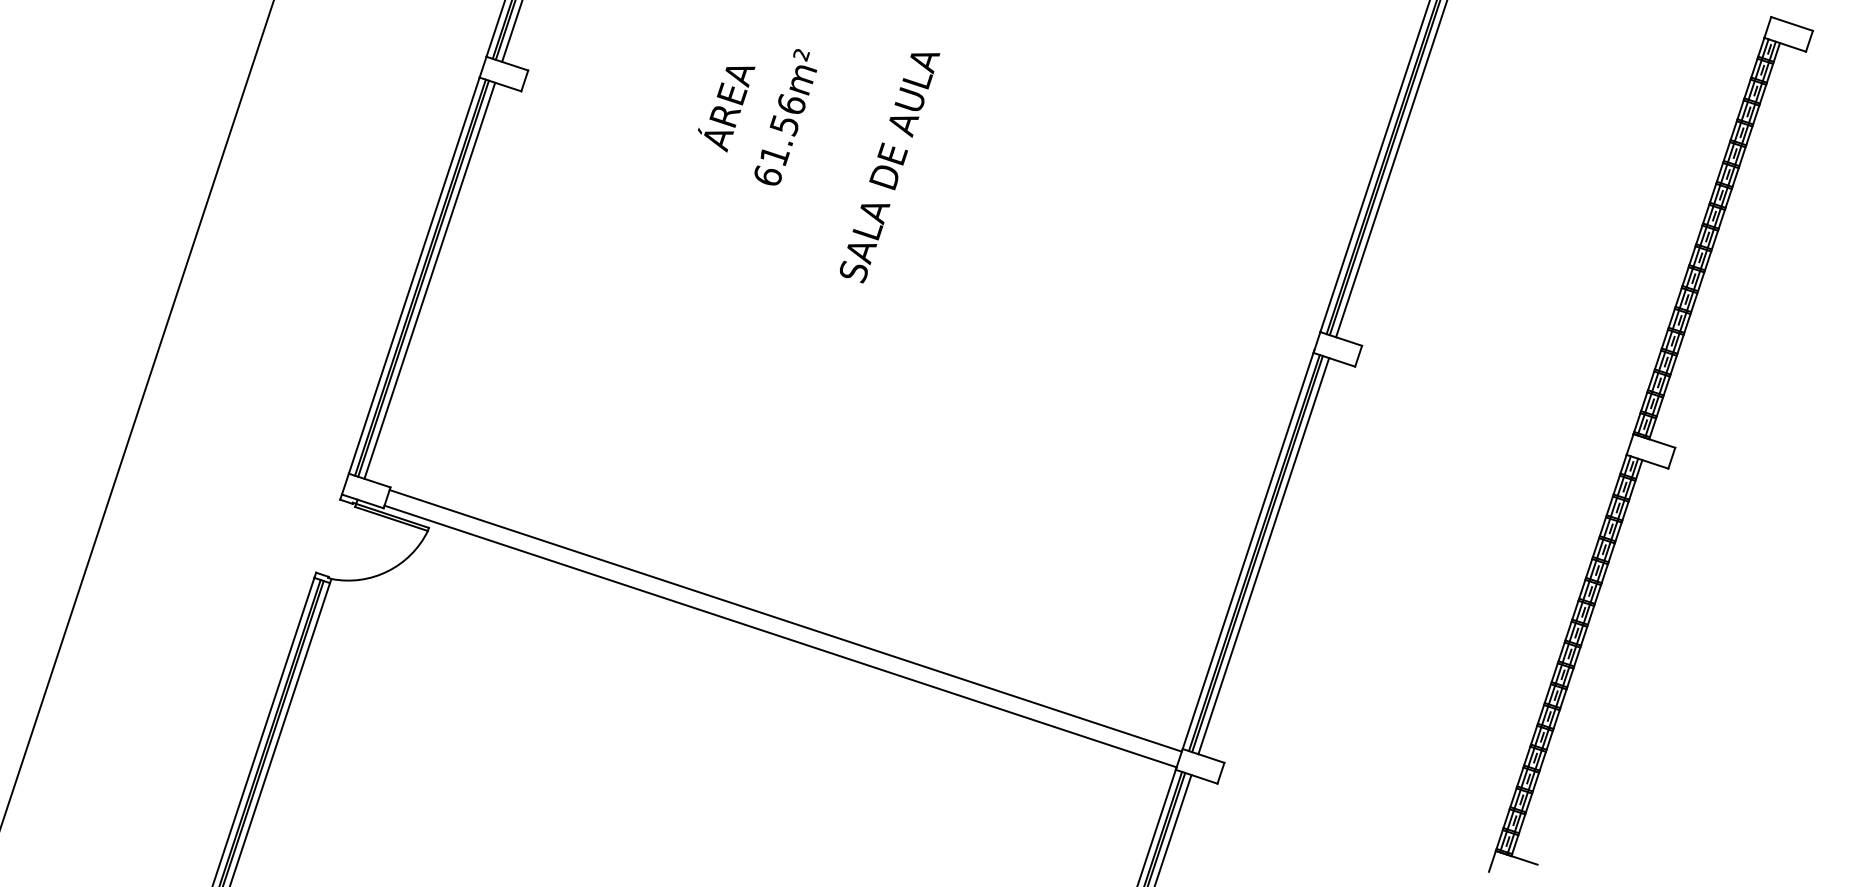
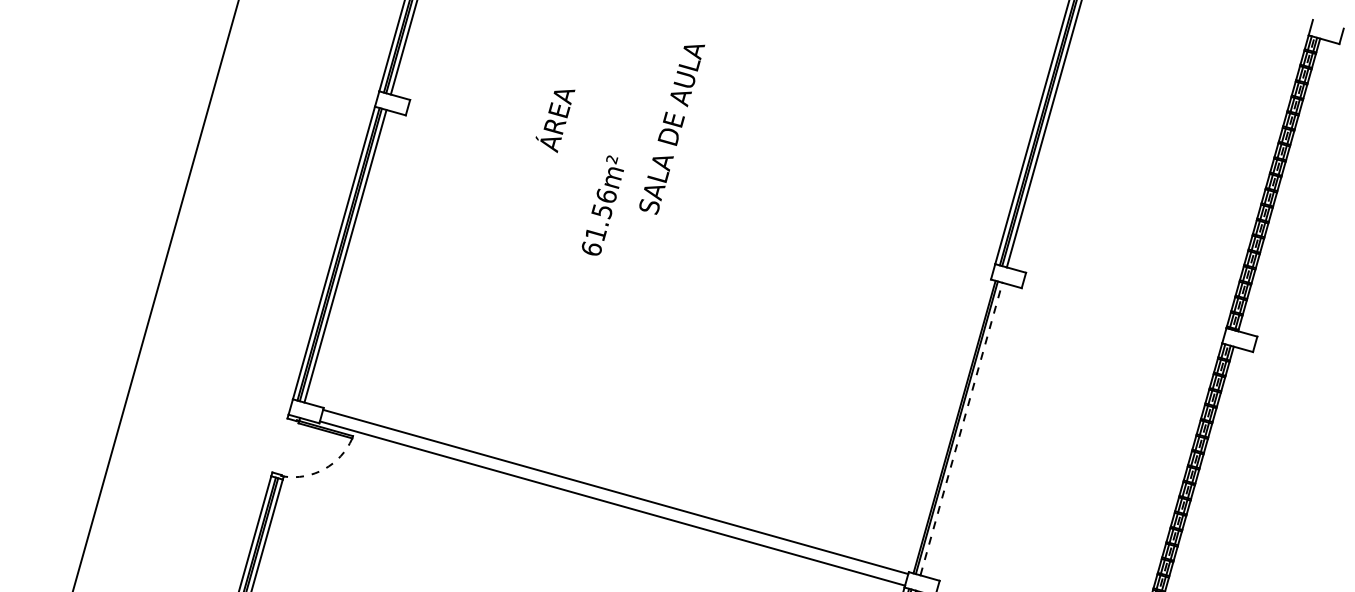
line: (1791, 23) -> (1327, 24), removed
text: (785, 117) -> (602, 205), moved
text: (890, 168) -> (672, 130), moved
line: (1248, 549) -> (950, 424), removed
line: (1263, 556) -> (961, 429), solid -> dashed
arc: (387, 571) -> (324, 469), solid -> dashed

